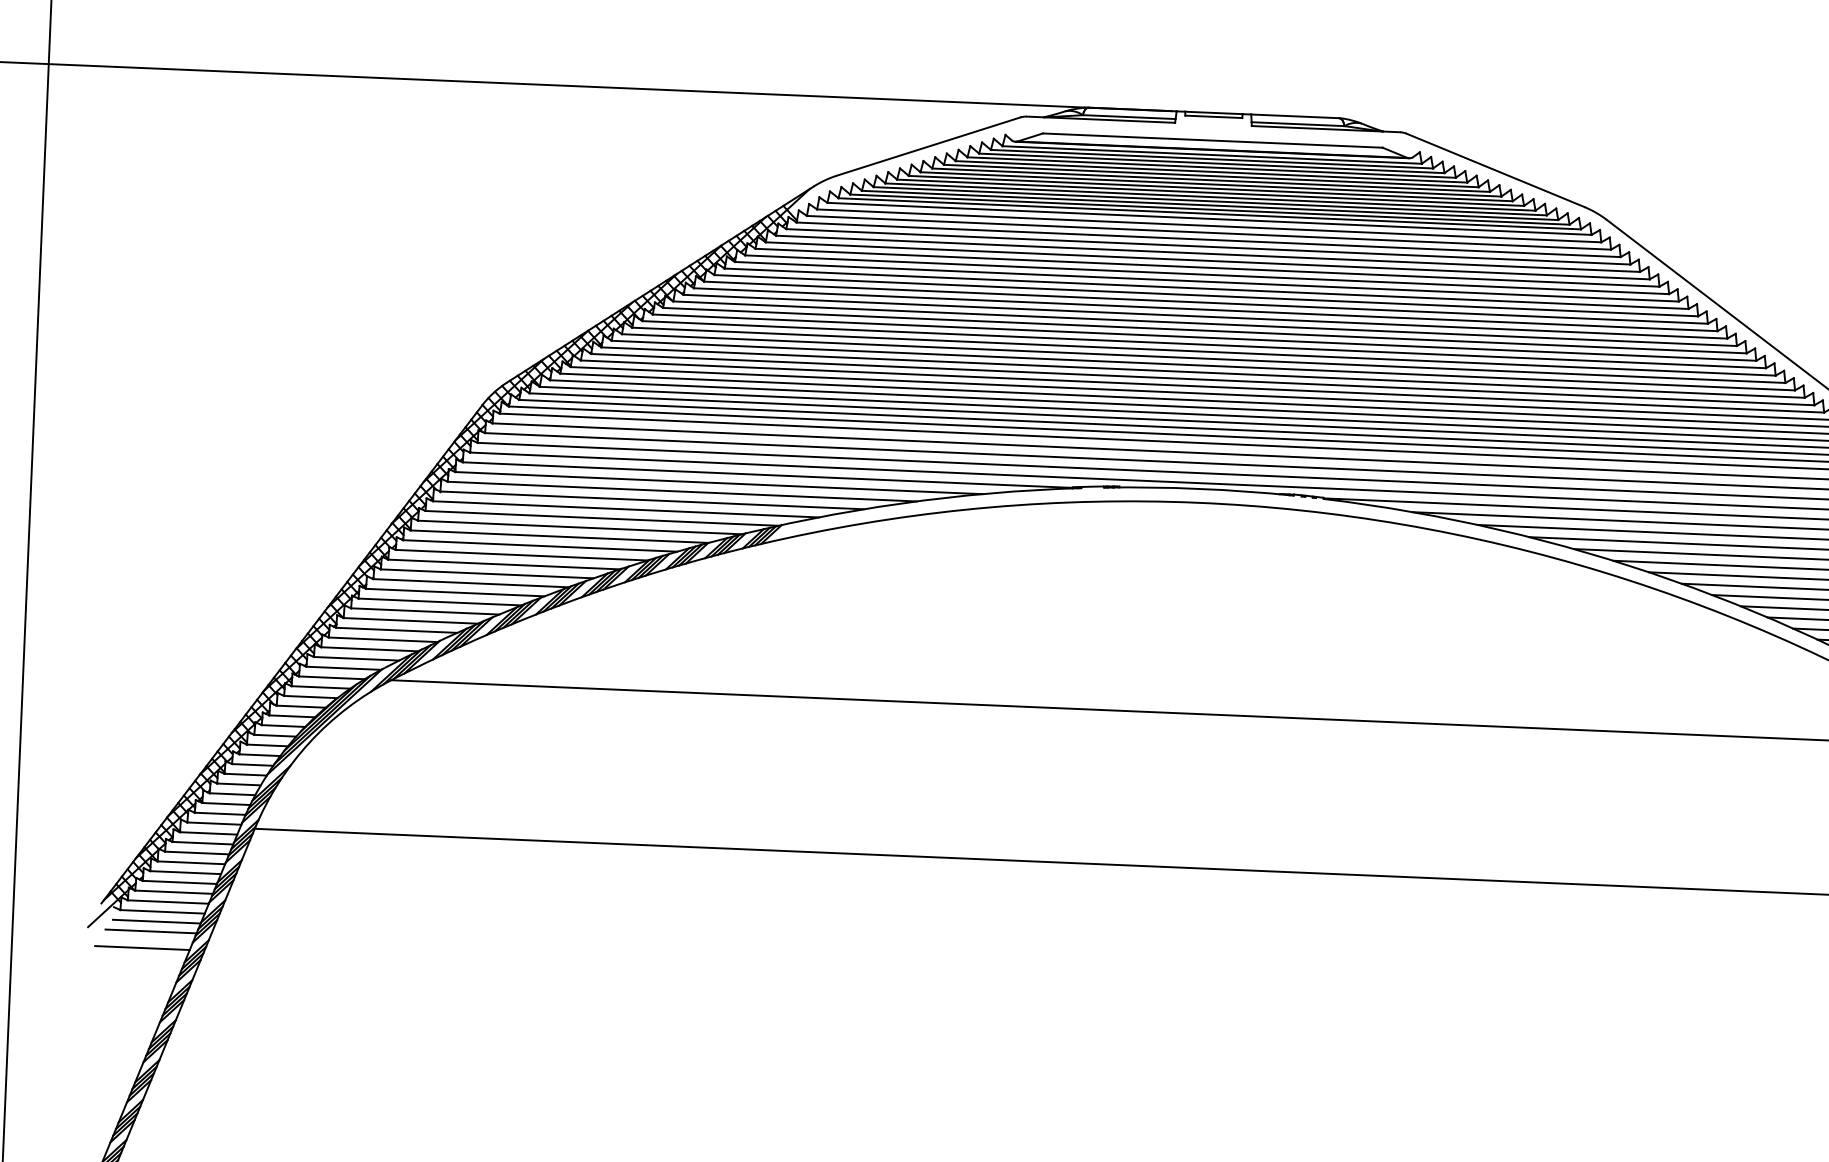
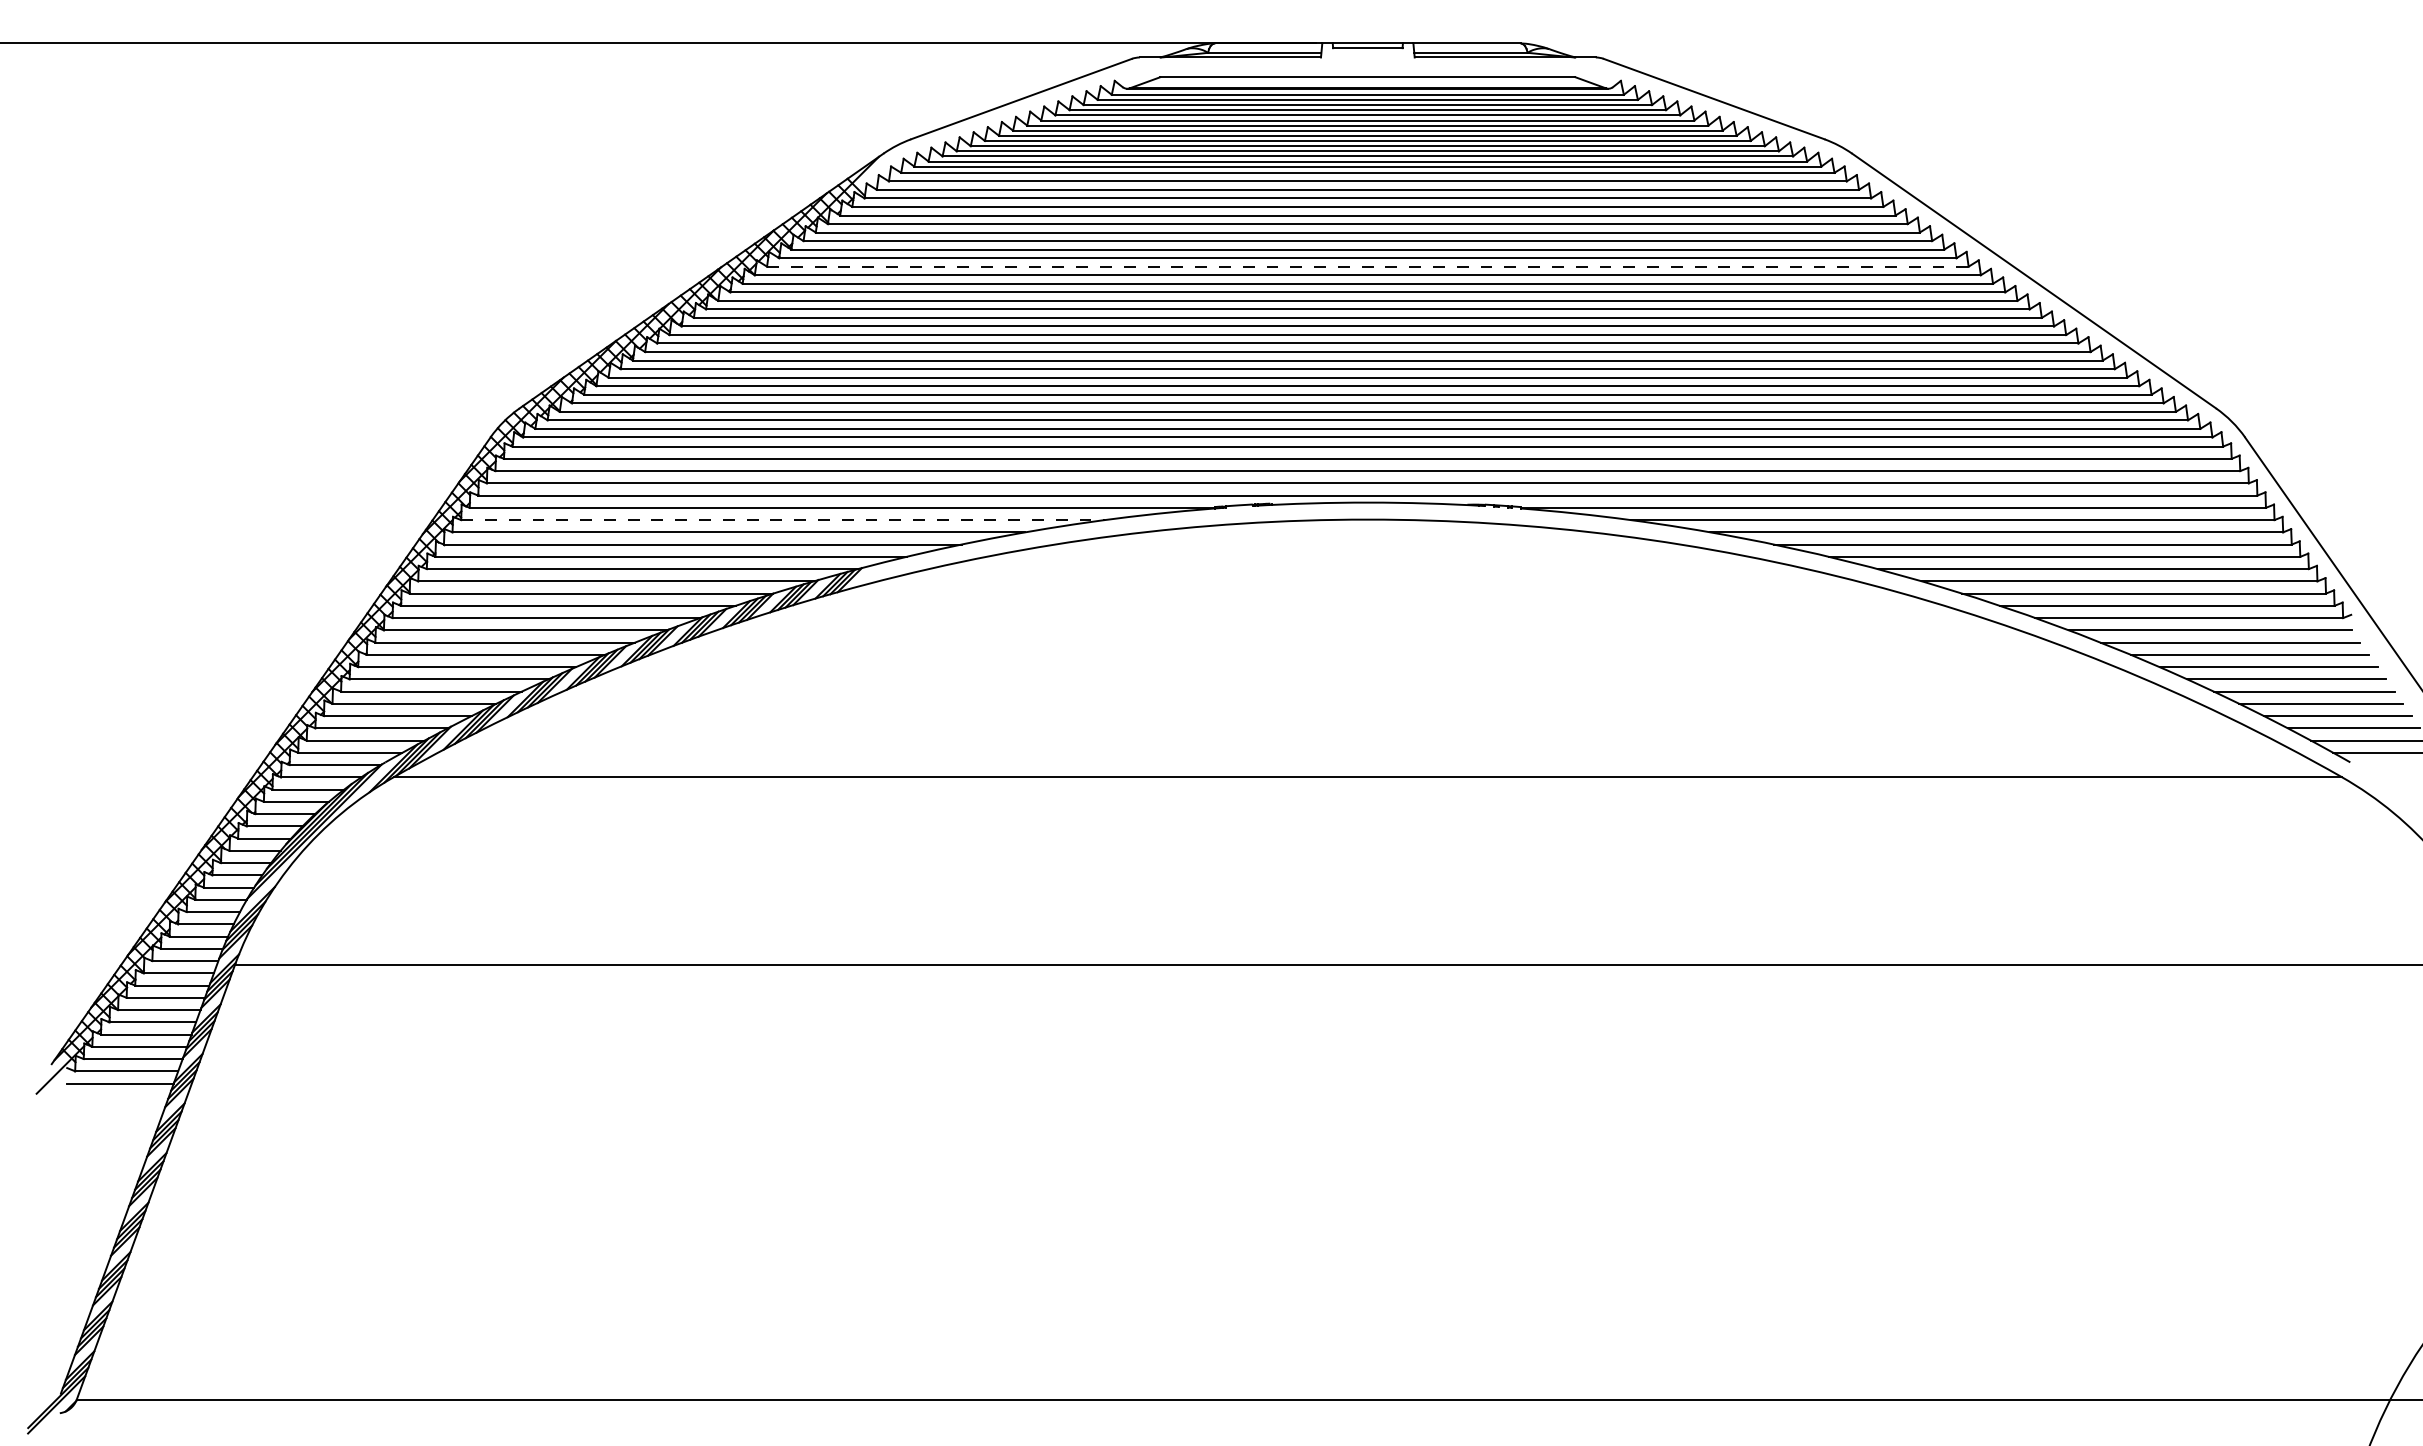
line: (1206, 295) -> (1367, 266), solid -> dashed
line: (719, 483) -> (783, 520), solid -> dashed
line: (150, 931) -> (113, 1095), removed
line: (142, 948) -> (103, 1116), removed

